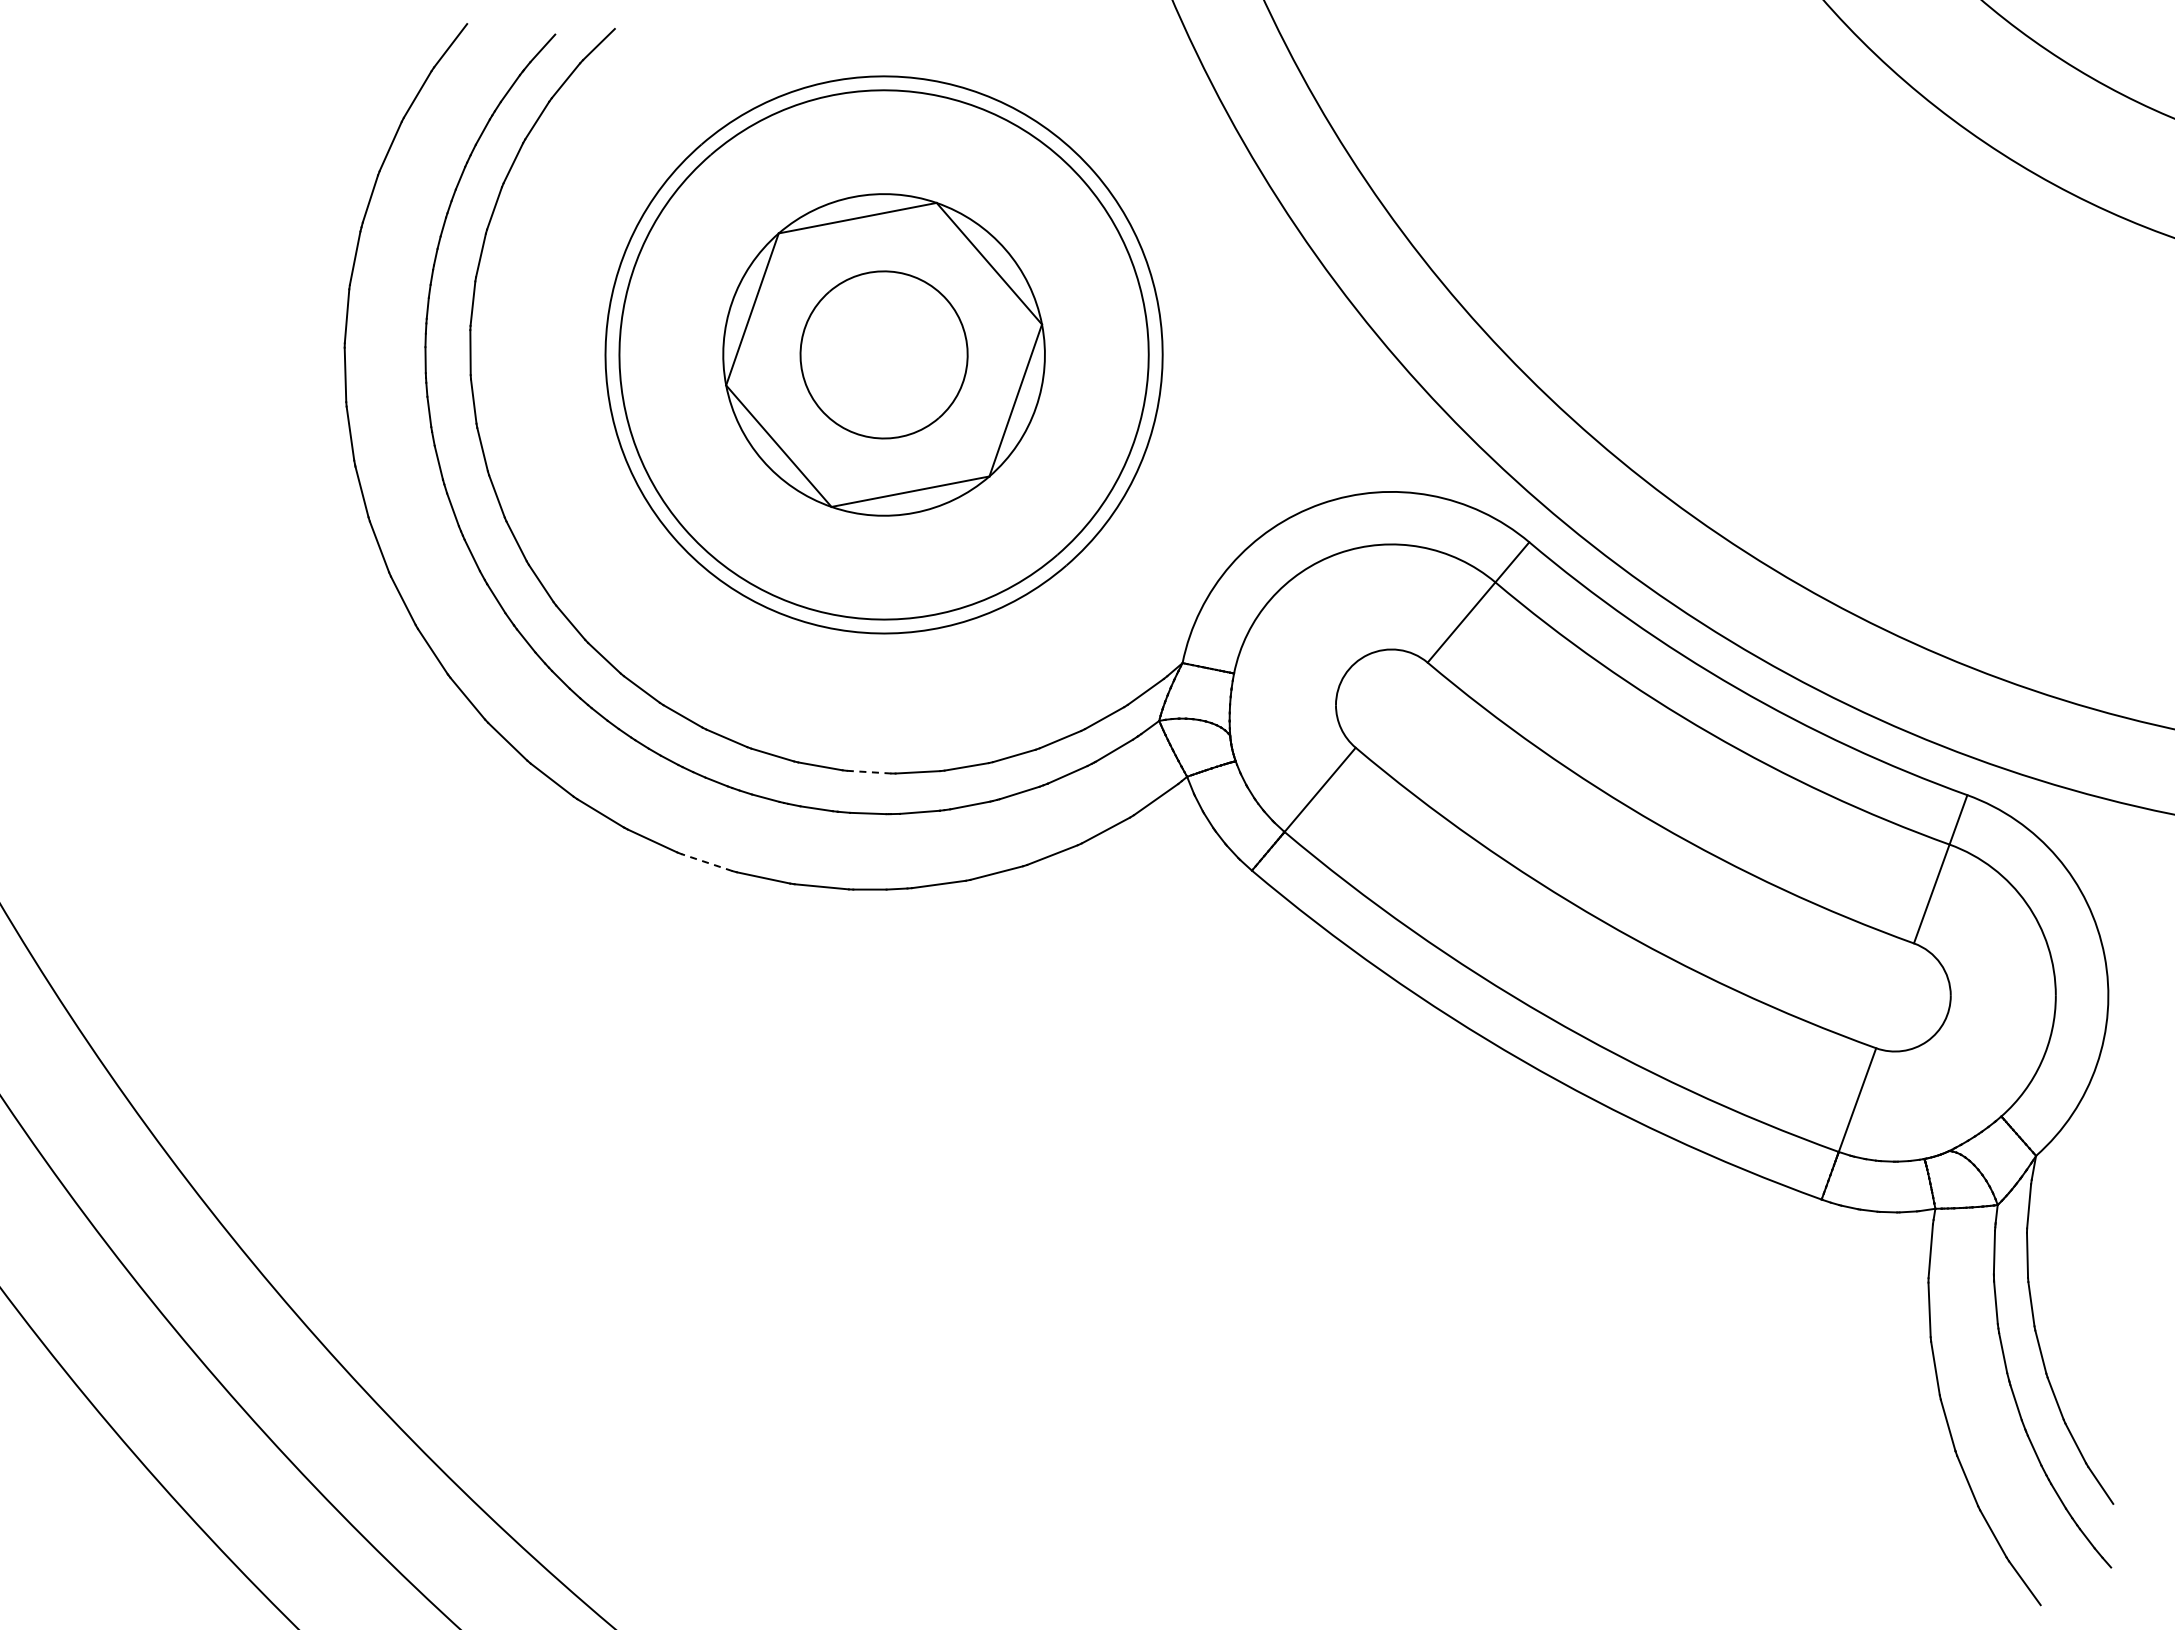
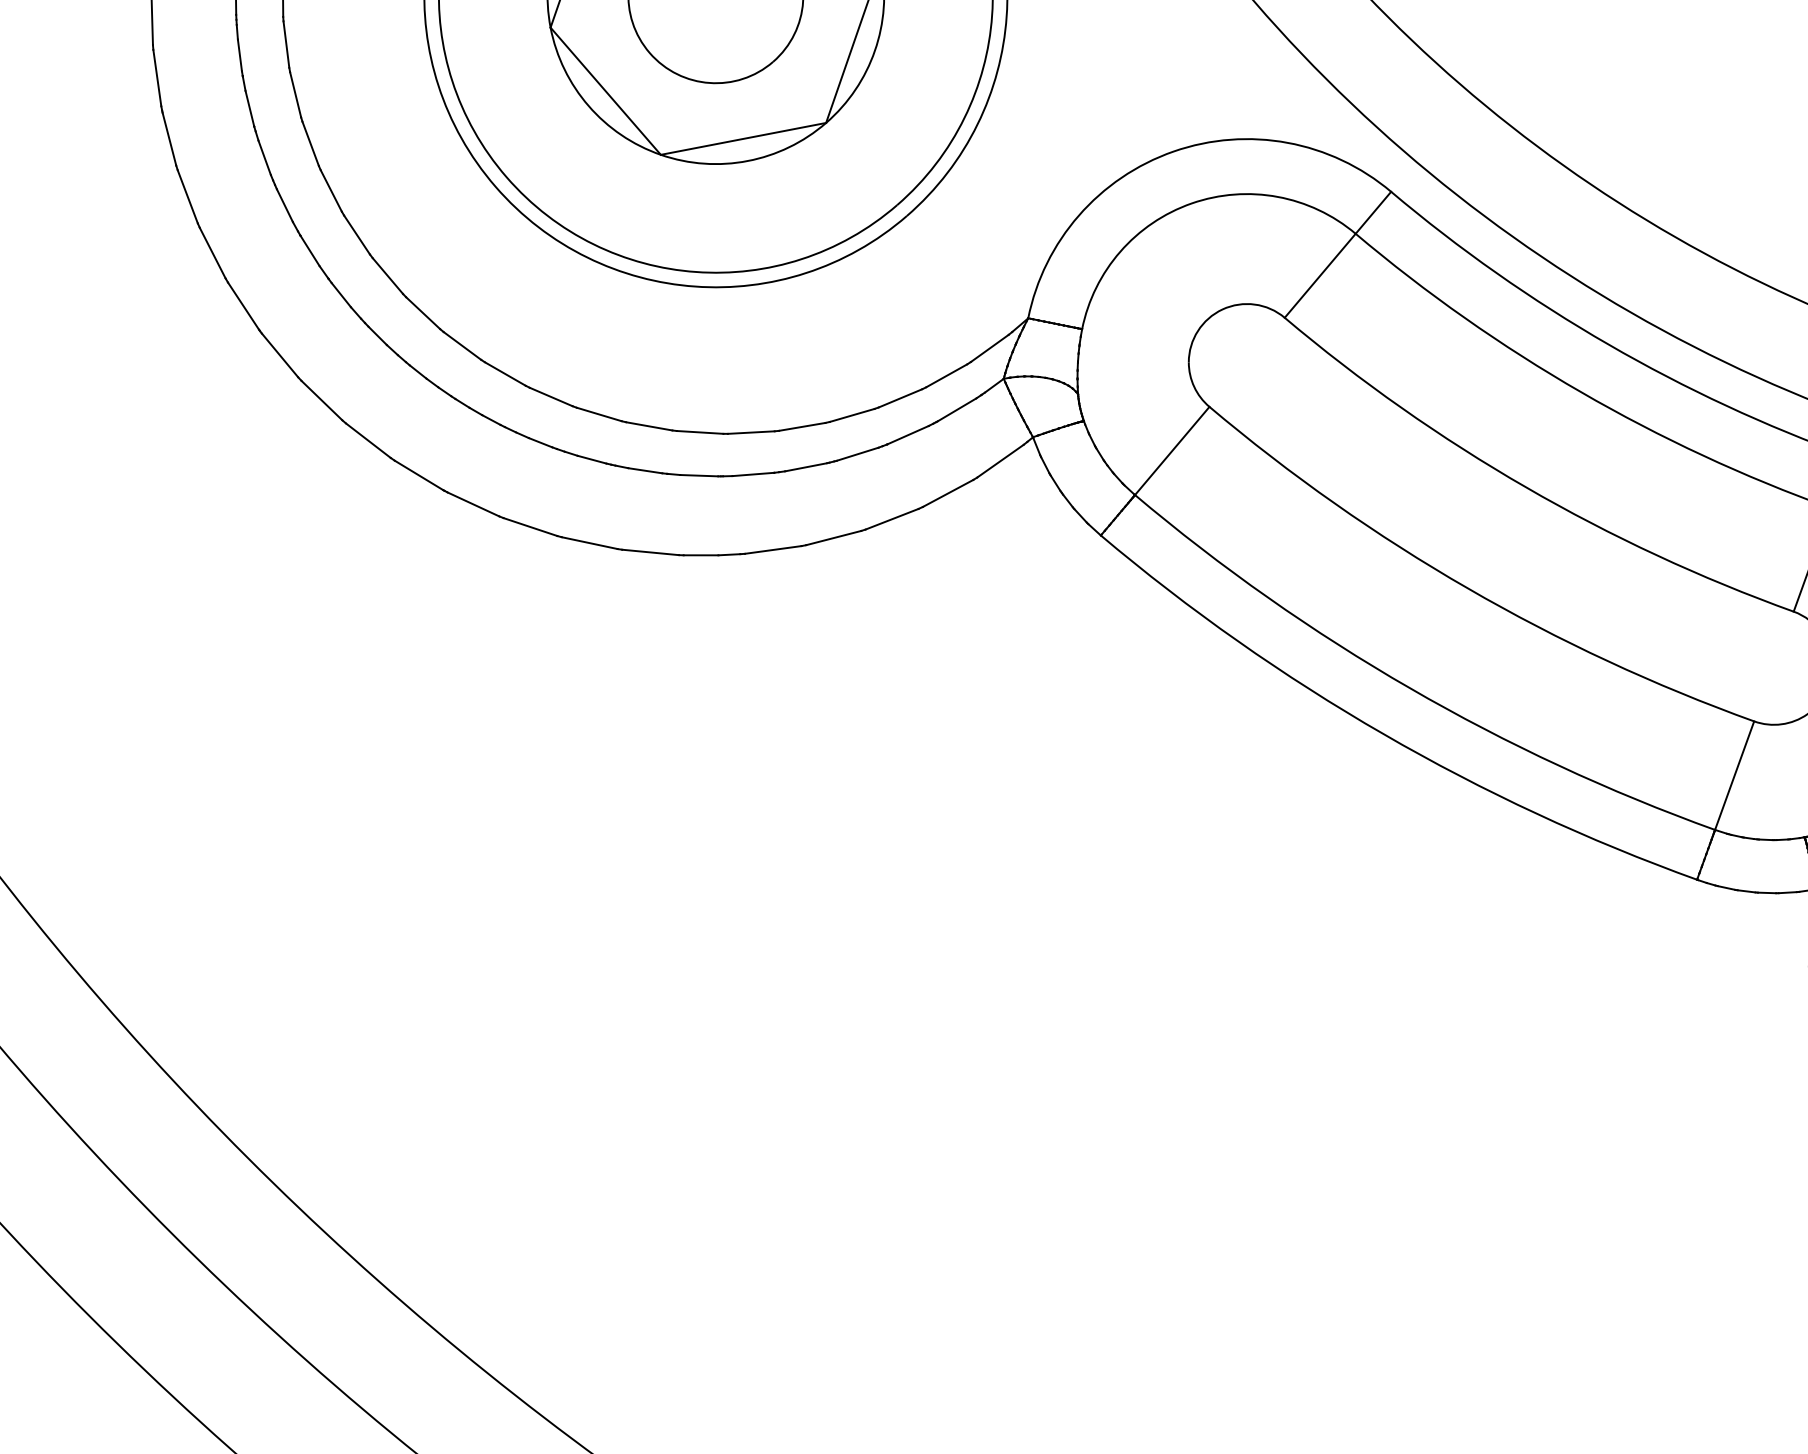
line: (869, 772) -> (700, 432), dashed -> solid
line: (706, 862) -> (529, 526), dashed -> solid

